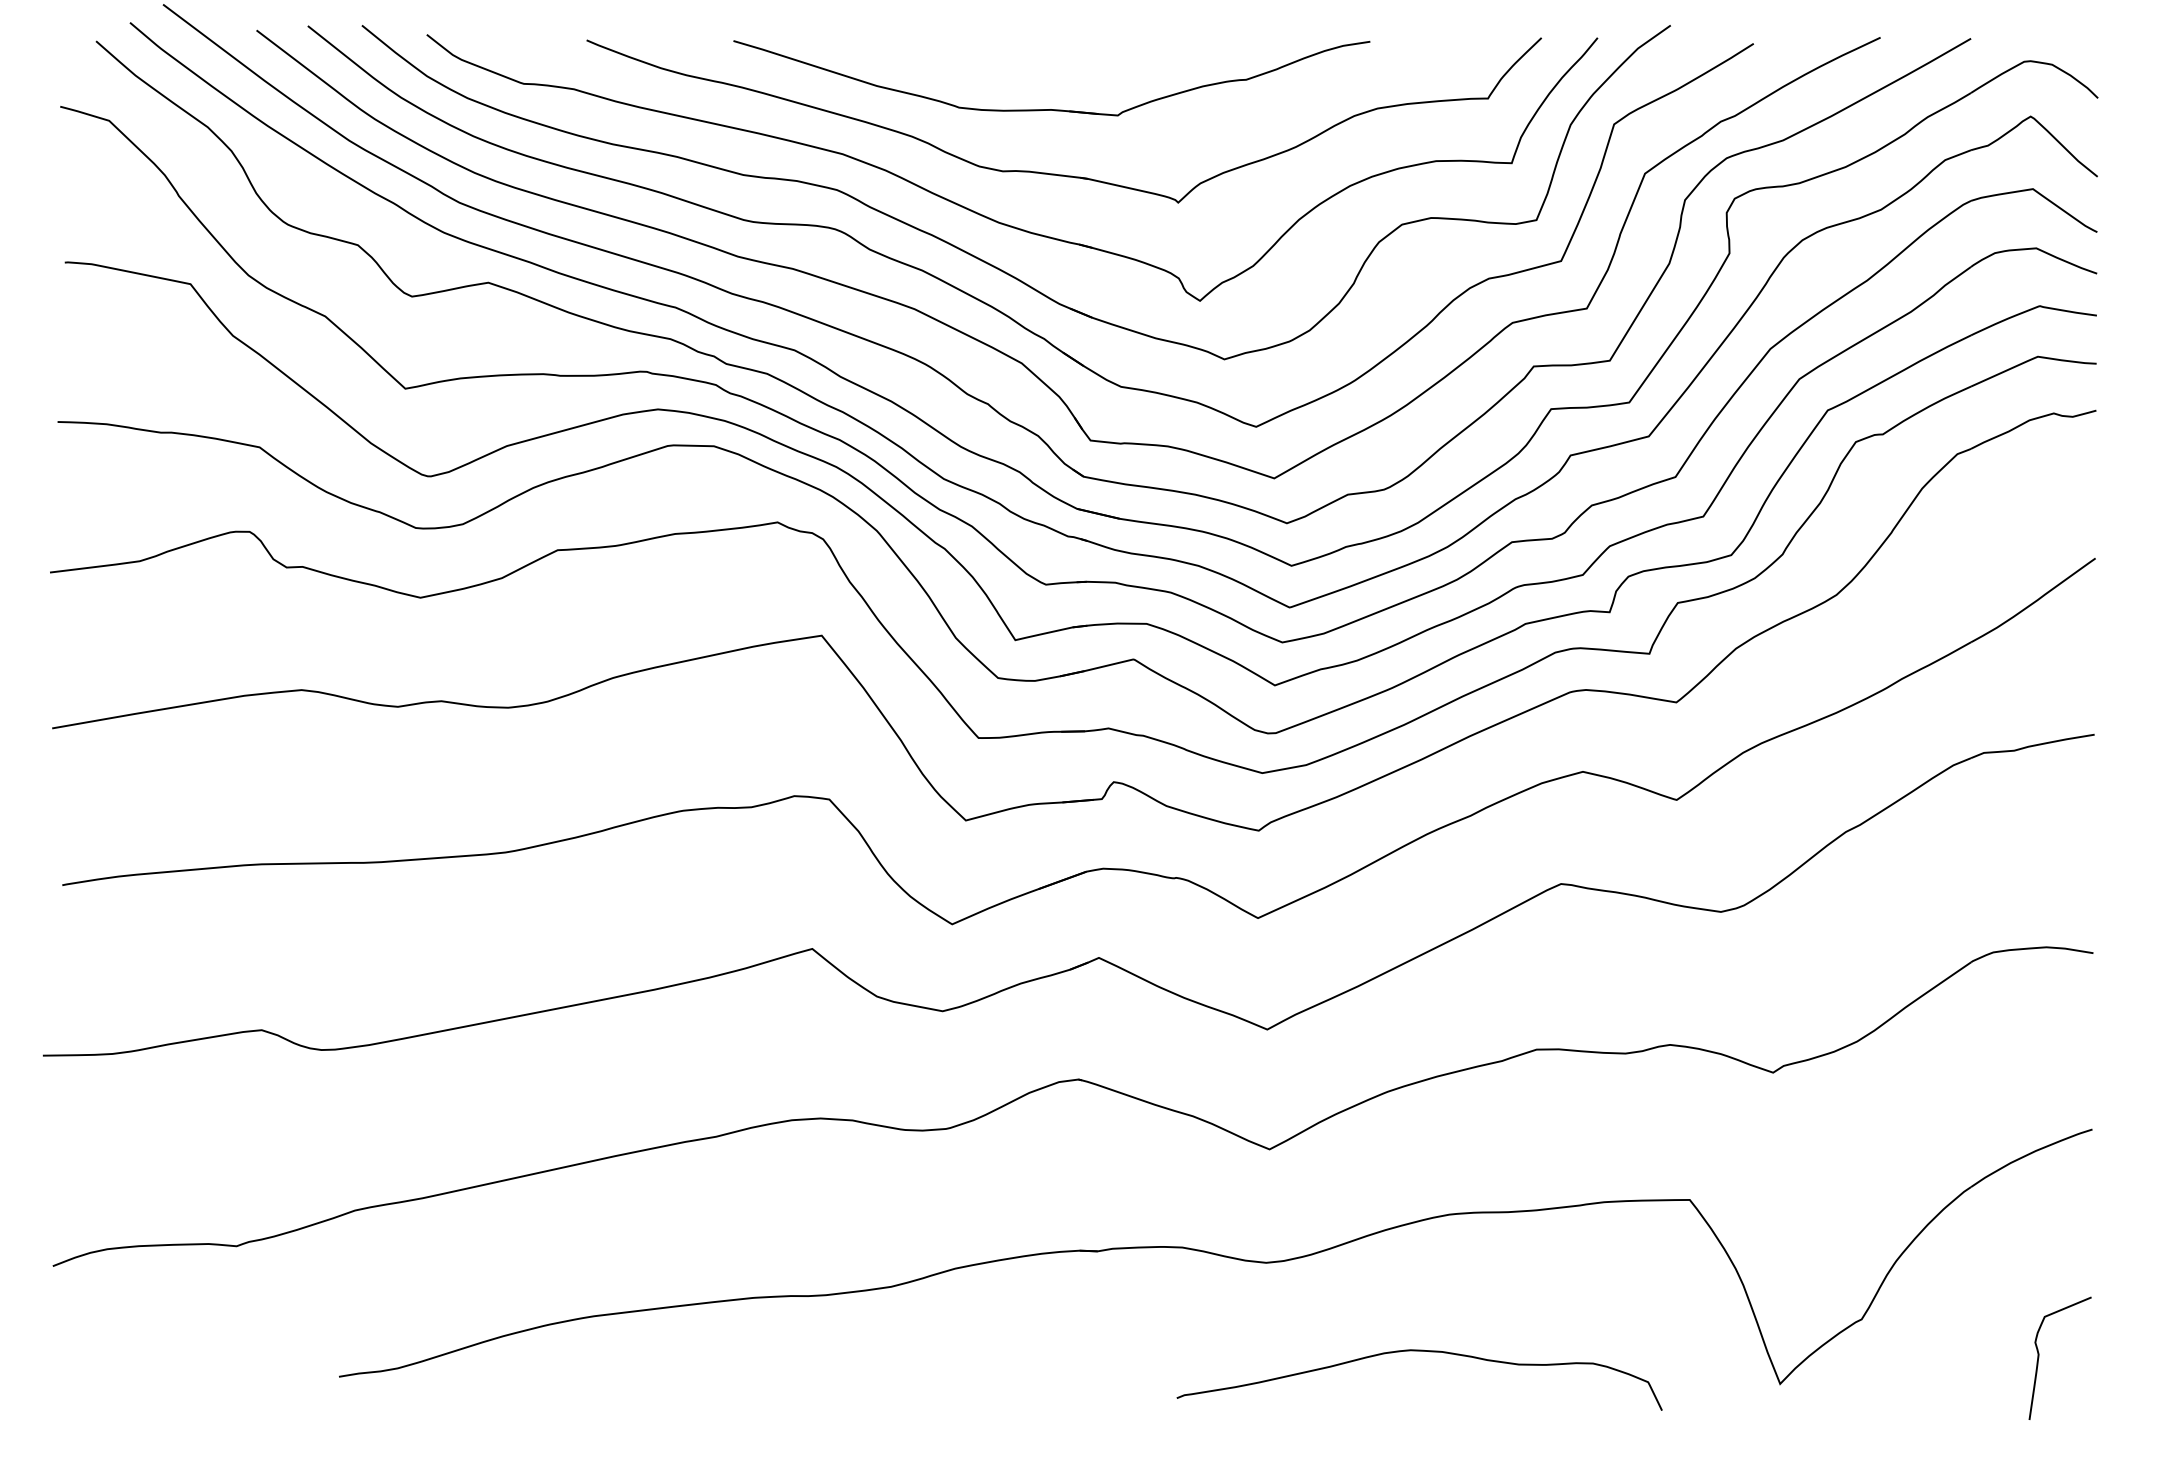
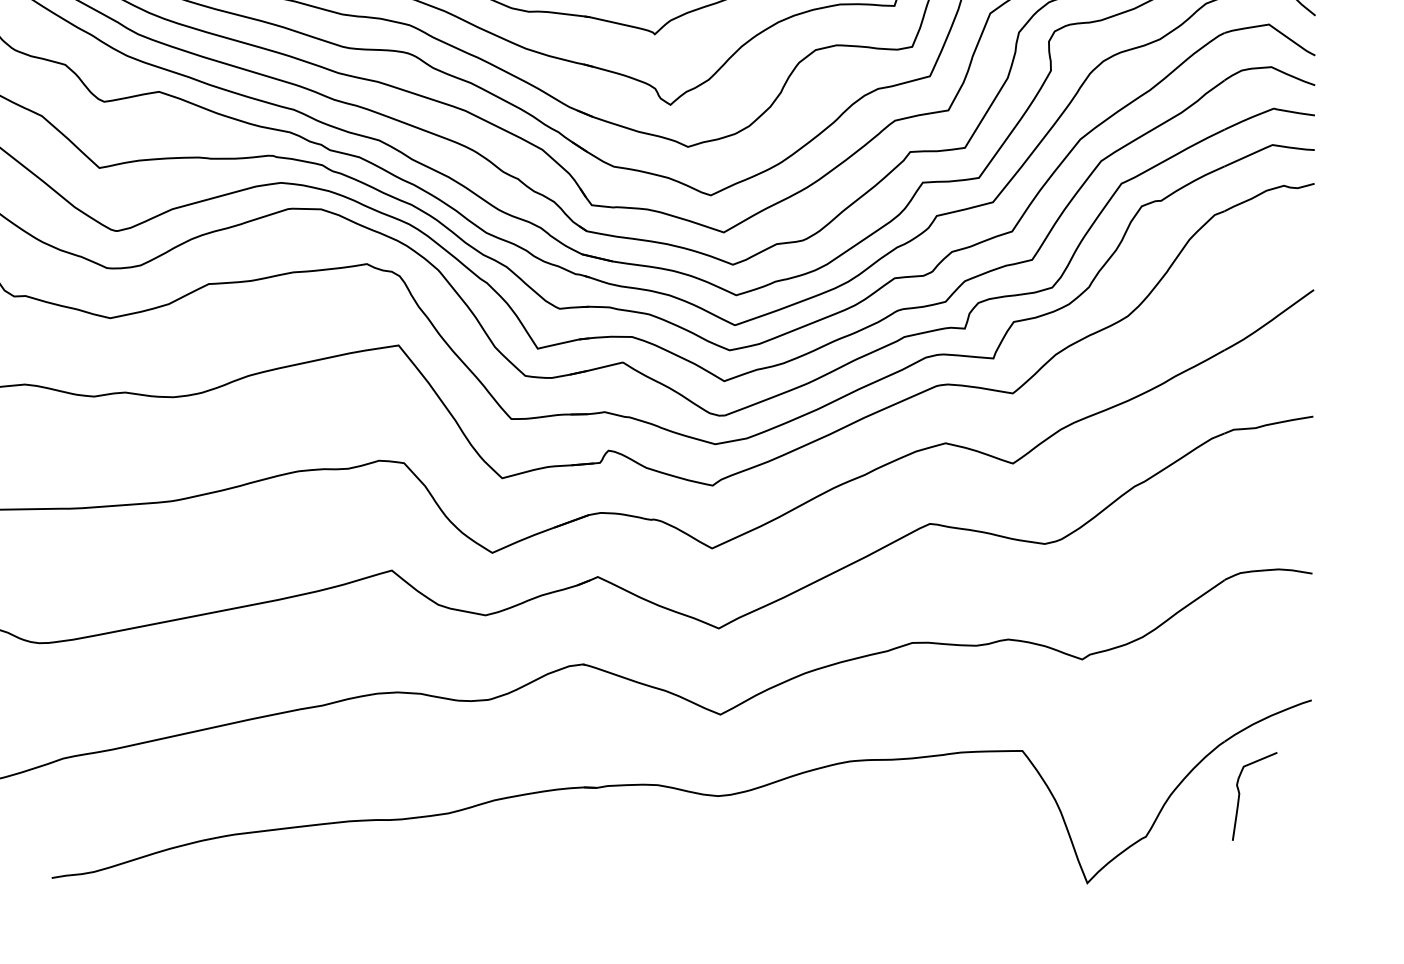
curve: (1419, 1351) -> (828, 859), removed
curve: (2039, 1357) -> (1239, 795), moved

